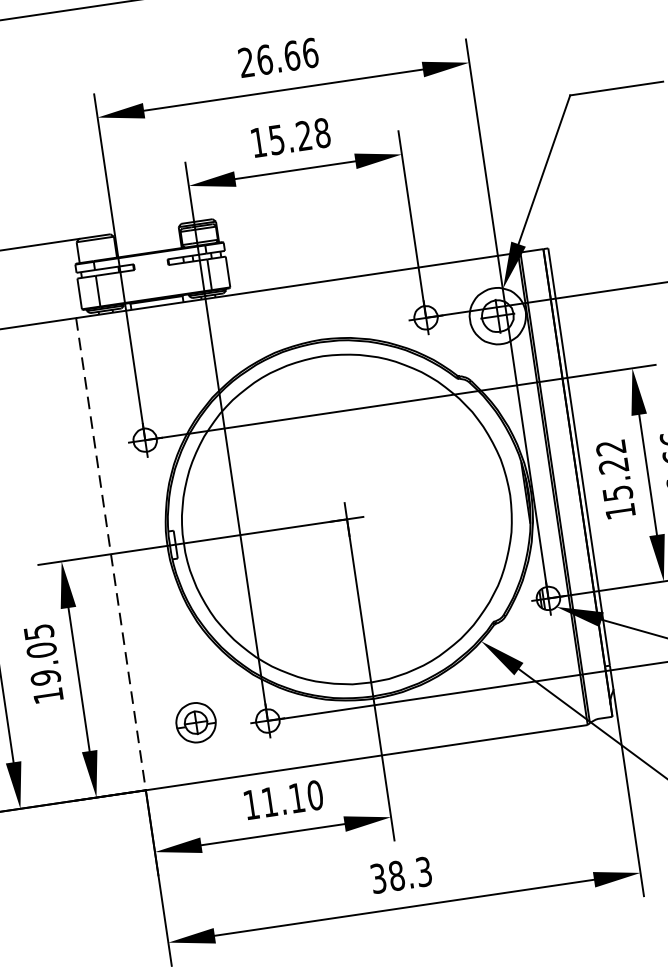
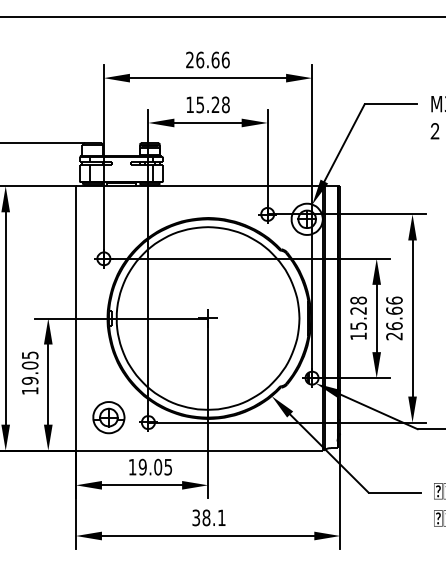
text: (610, 447) -> (358, 300), 15.22 -> 15.28
line: (110, 554) -> (75, 318), dashed -> solid
part: (195, 722) -> (108, 417), size x1.43
text: (292, 797) -> (155, 466), 11.10 -> 19.05
text: (423, 871) -> (221, 517), 38.3 -> 38.1

